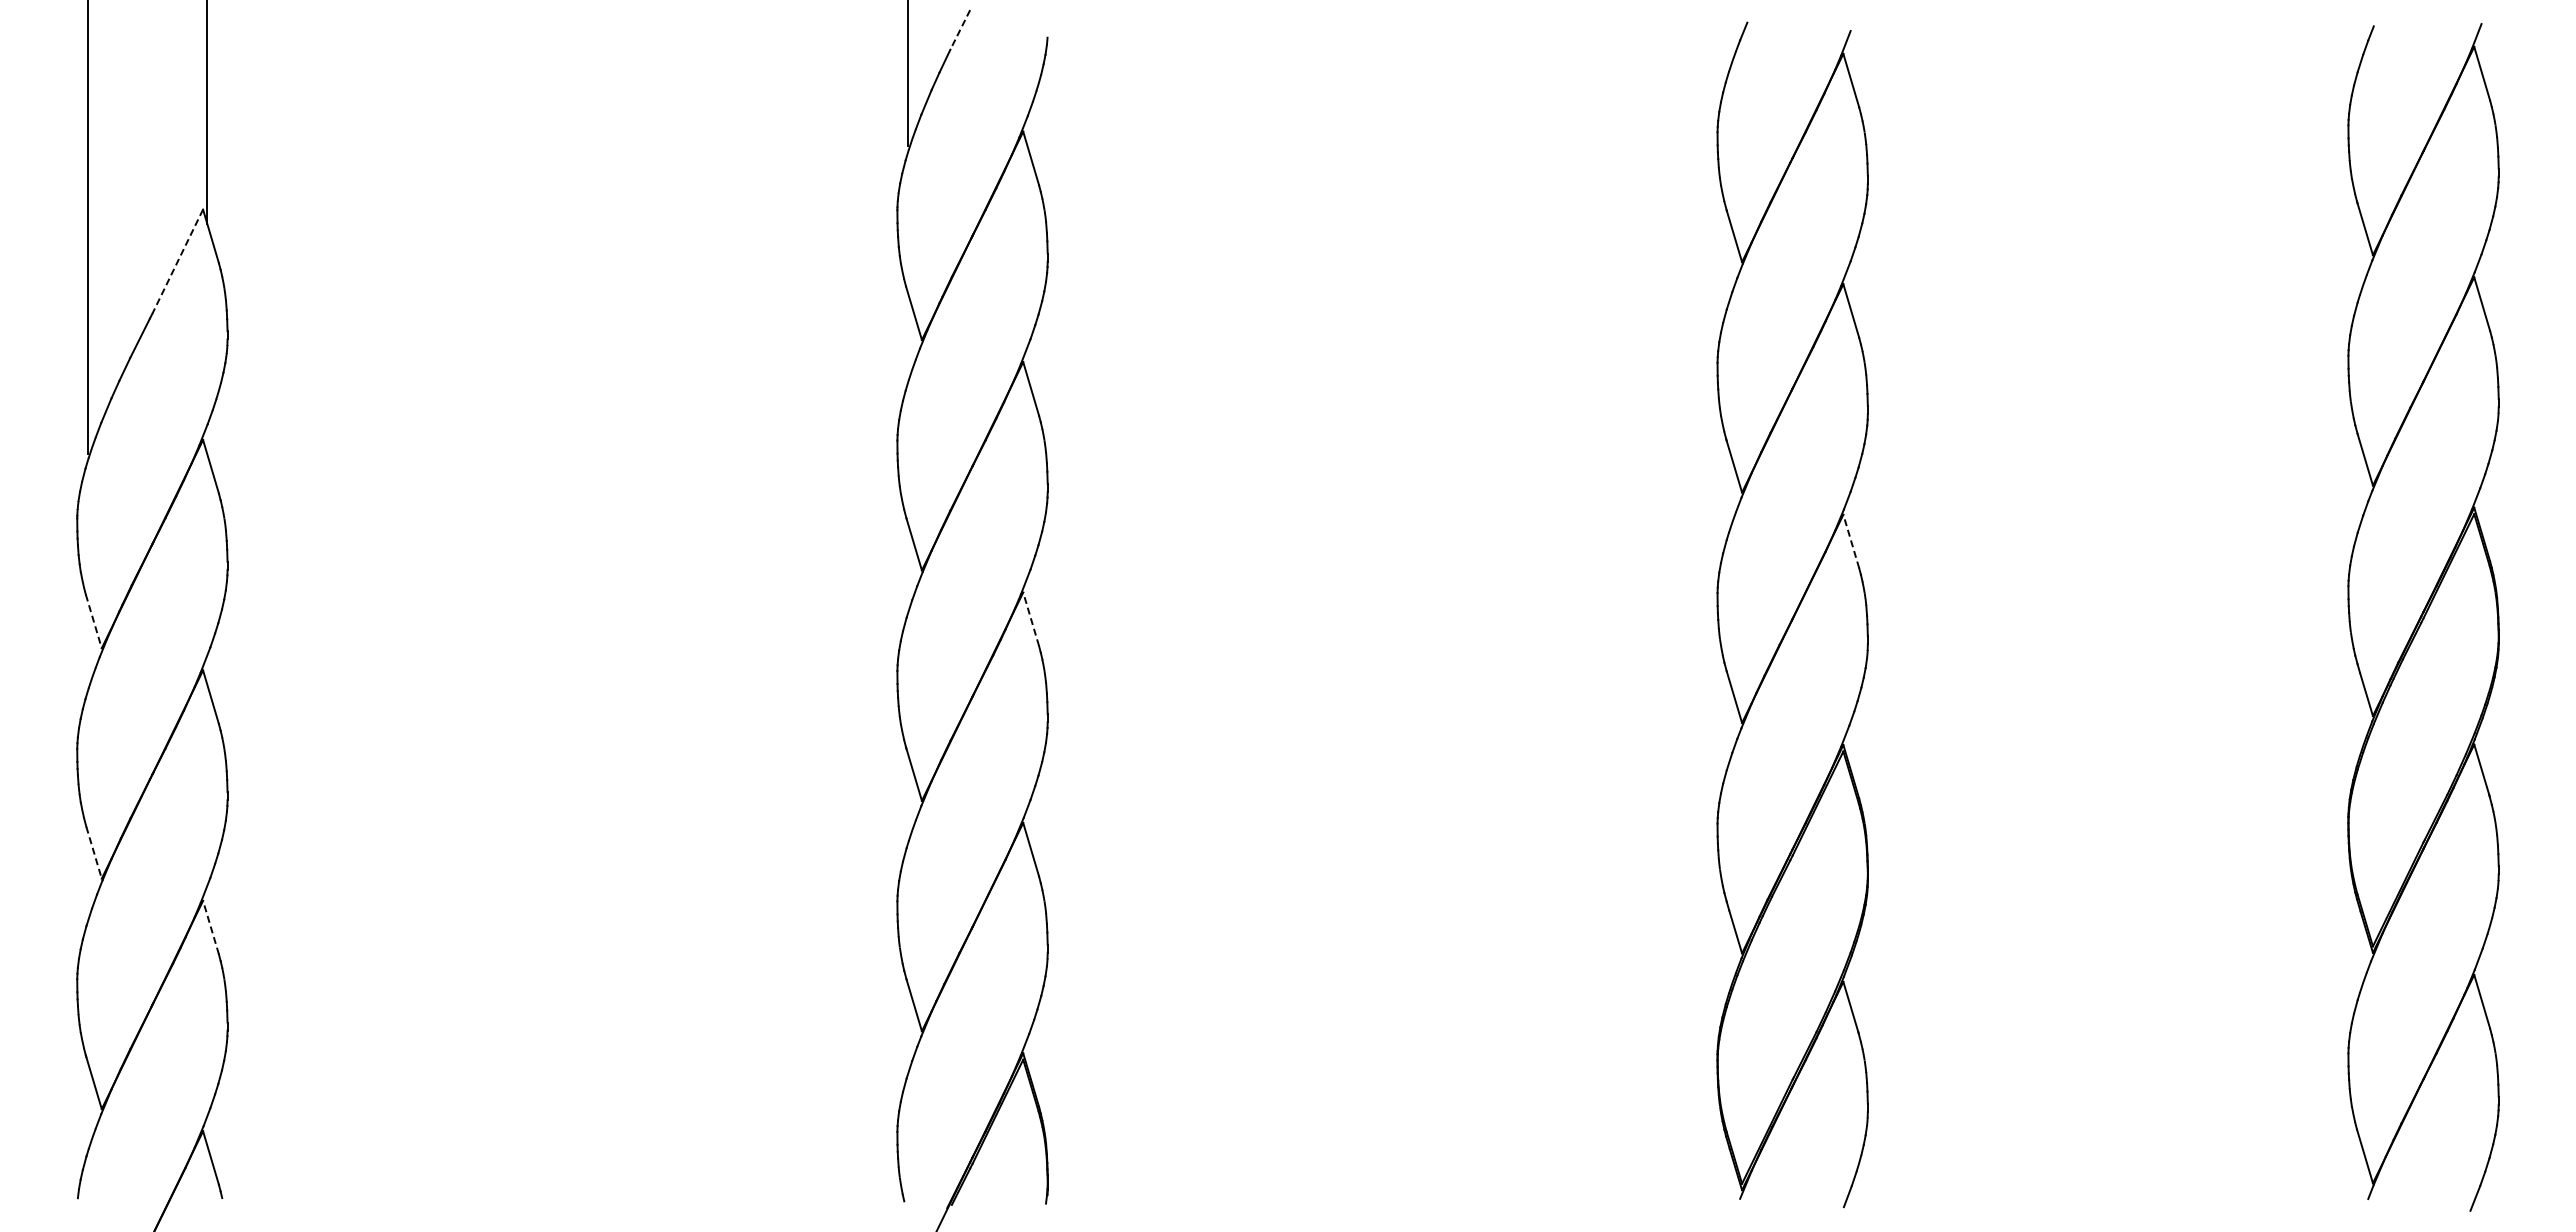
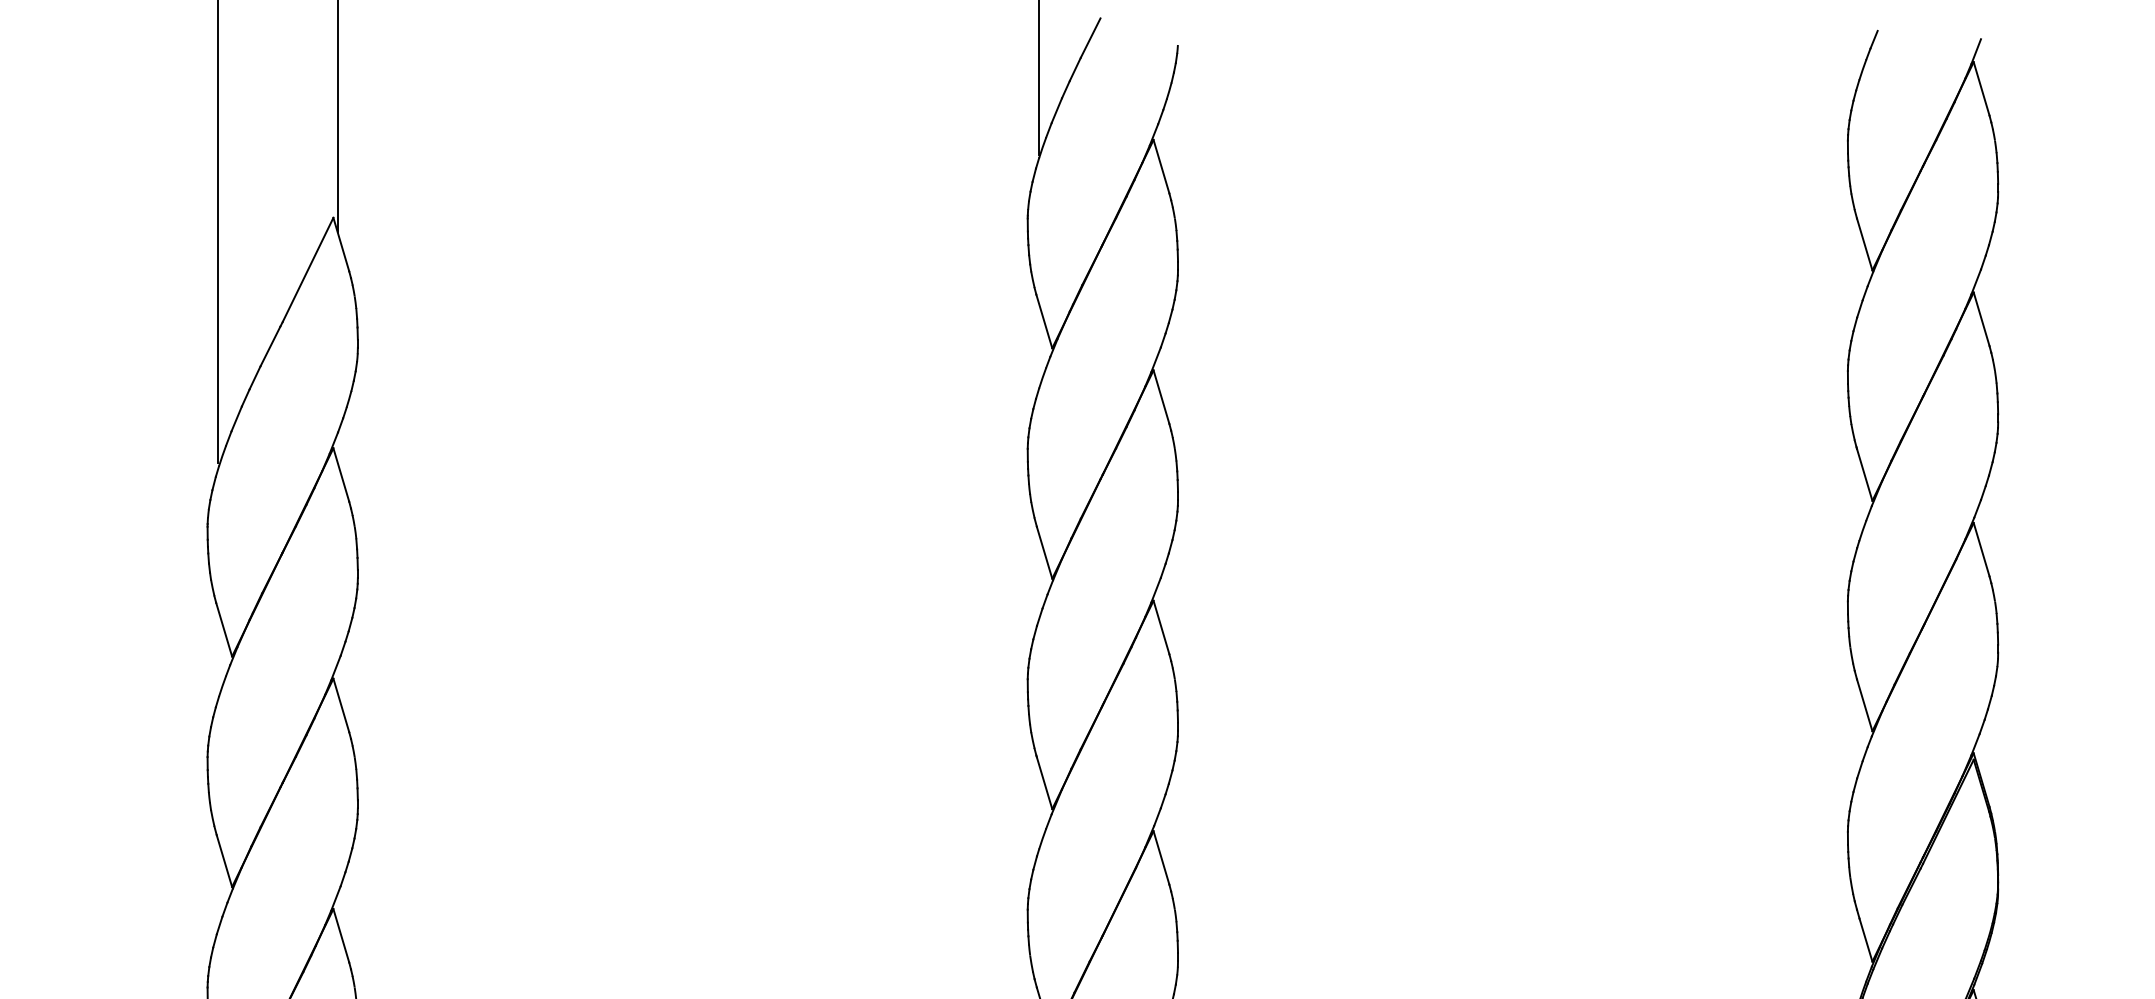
line: (960, 30) -> (1090, 38), dashed -> solid
line: (177, 261) -> (307, 269), dashed -> solid
line: (1851, 541) -> (1981, 549), dashed -> solid
line: (1031, 619) -> (1161, 627), dashed -> solid
line: (93, 621) -> (223, 629), dashed -> solid
line: (94, 853) -> (224, 861), dashed -> solid
line: (211, 927) -> (341, 935), dashed -> solid

